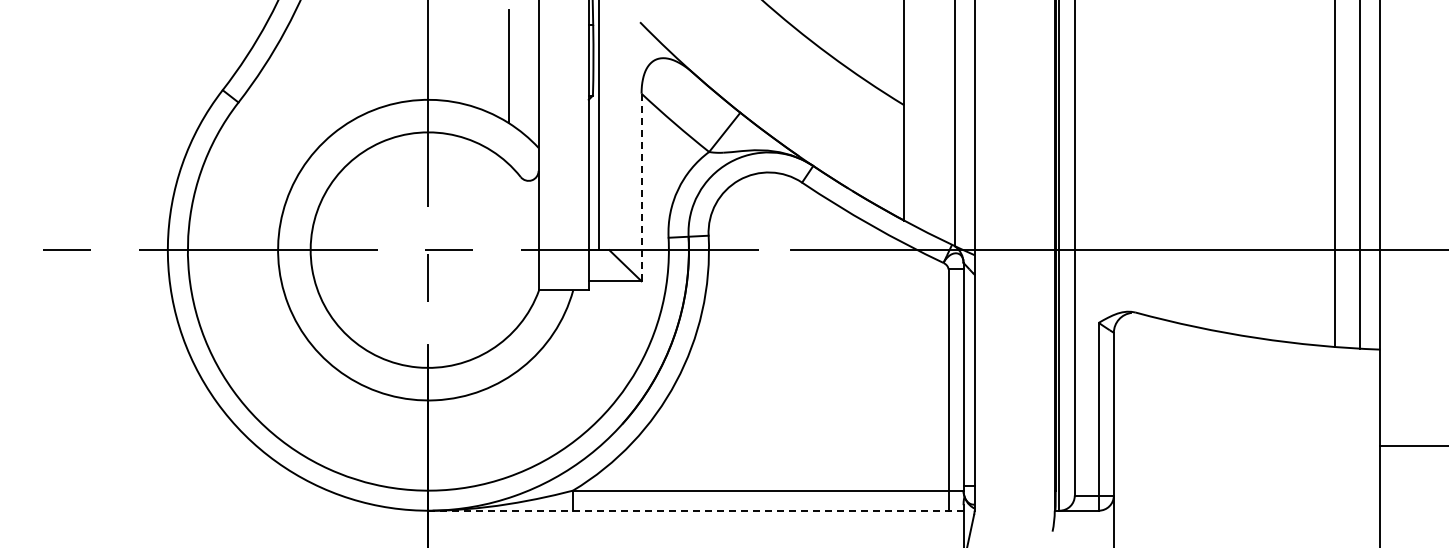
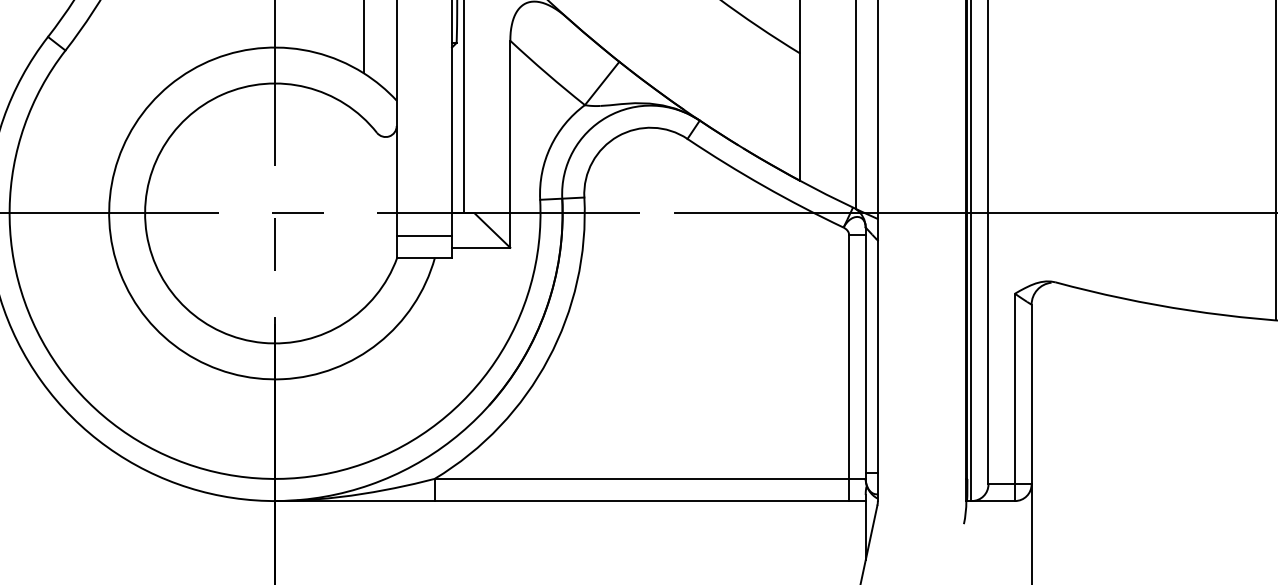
line: (641, 187) -> (510, 144), dashed -> solid
line: (563, 270) -> (424, 235), added
line: (695, 510) -> (569, 500), dashed -> solid

